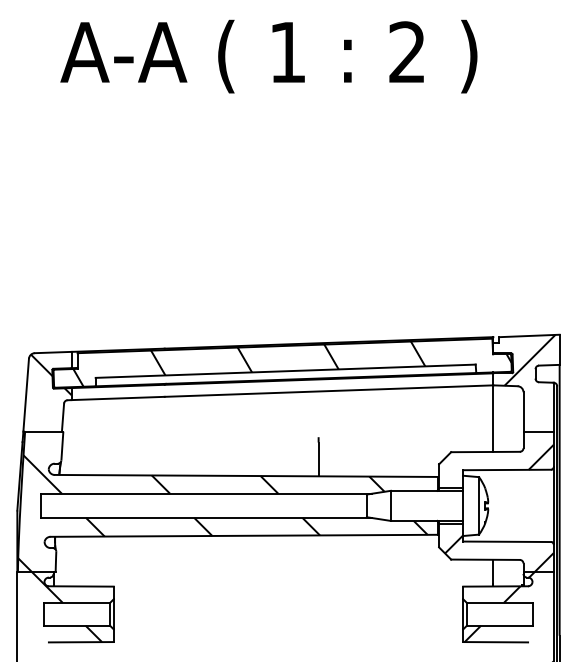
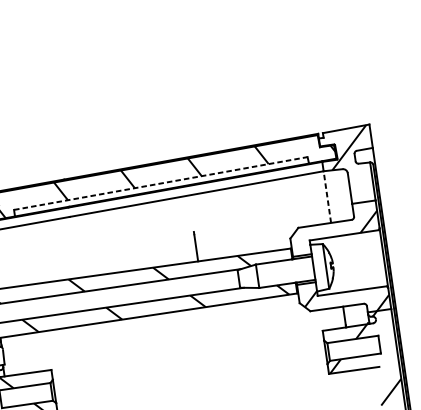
line: (286, 371) -> (161, 183), solid -> dashed
line: (493, 418) -> (327, 196), solid -> dashed

